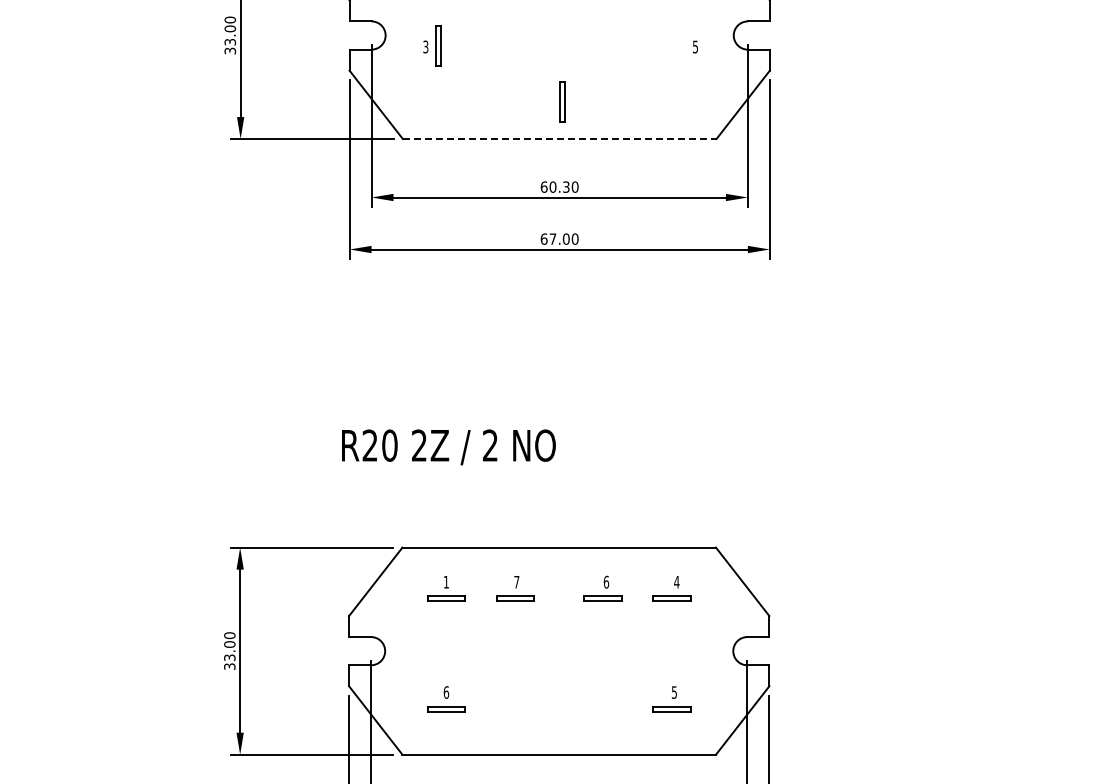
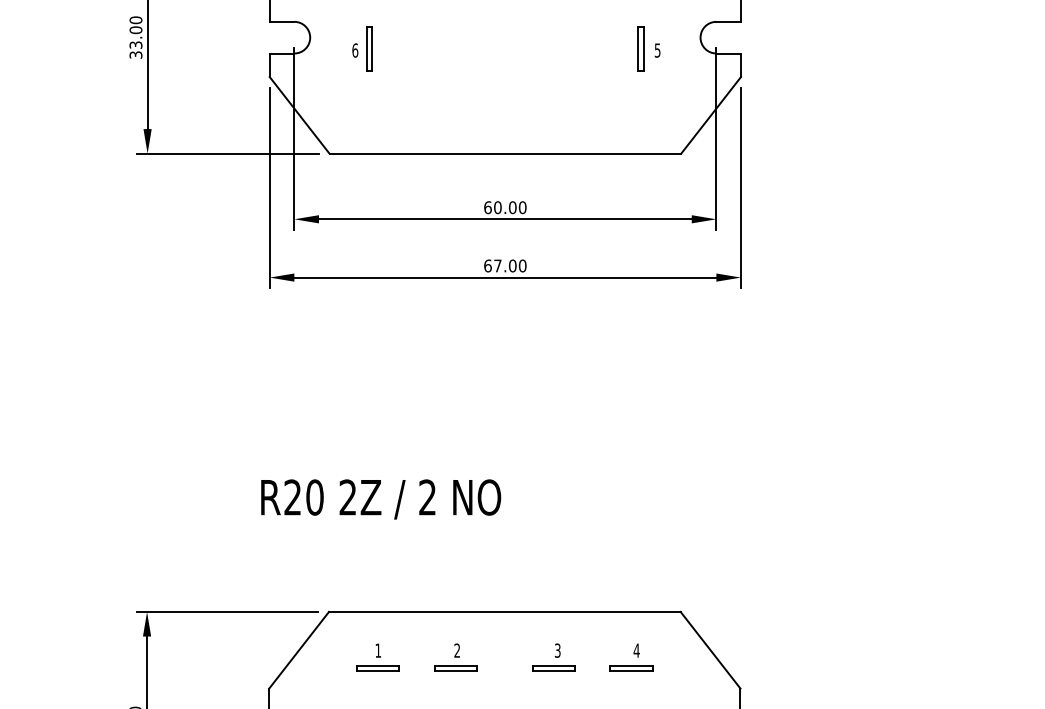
text: (425, 46) -> (354, 49), 3 -> 6
part: (562, 101) -> (640, 48), moved
line: (559, 139) -> (505, 154), dashed -> solid
text: (565, 186) -> (511, 206), 60.30 -> 60.00
text: (516, 581) -> (456, 649), 7 -> 2
text: (606, 581) -> (557, 649), 6 -> 3

